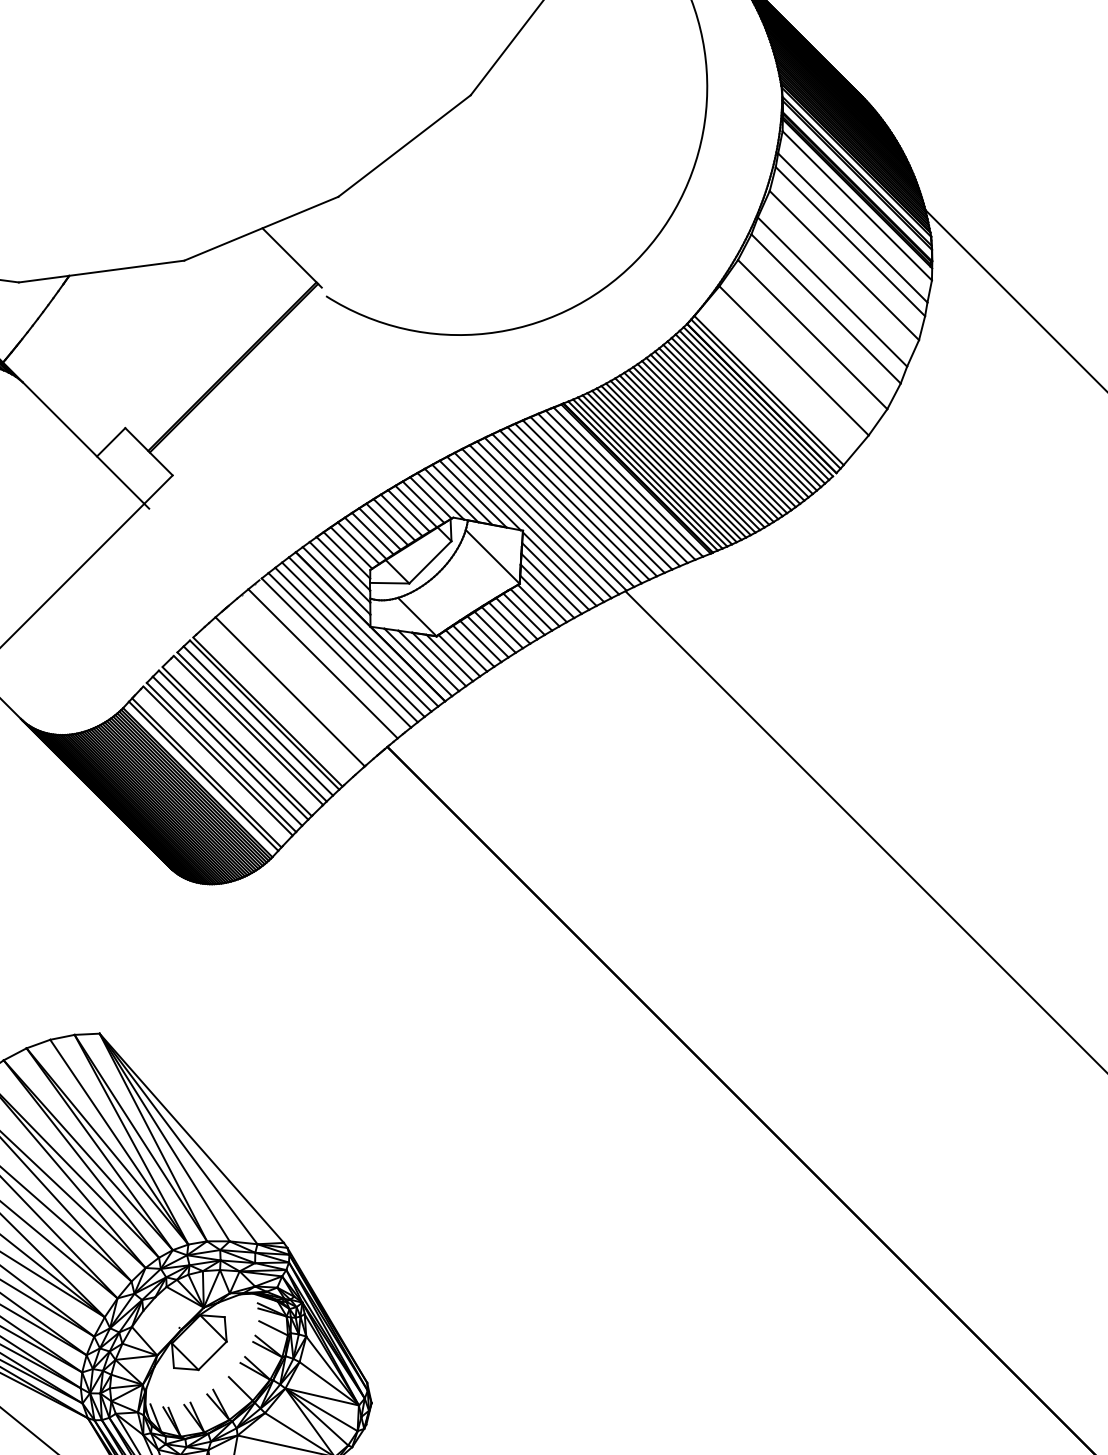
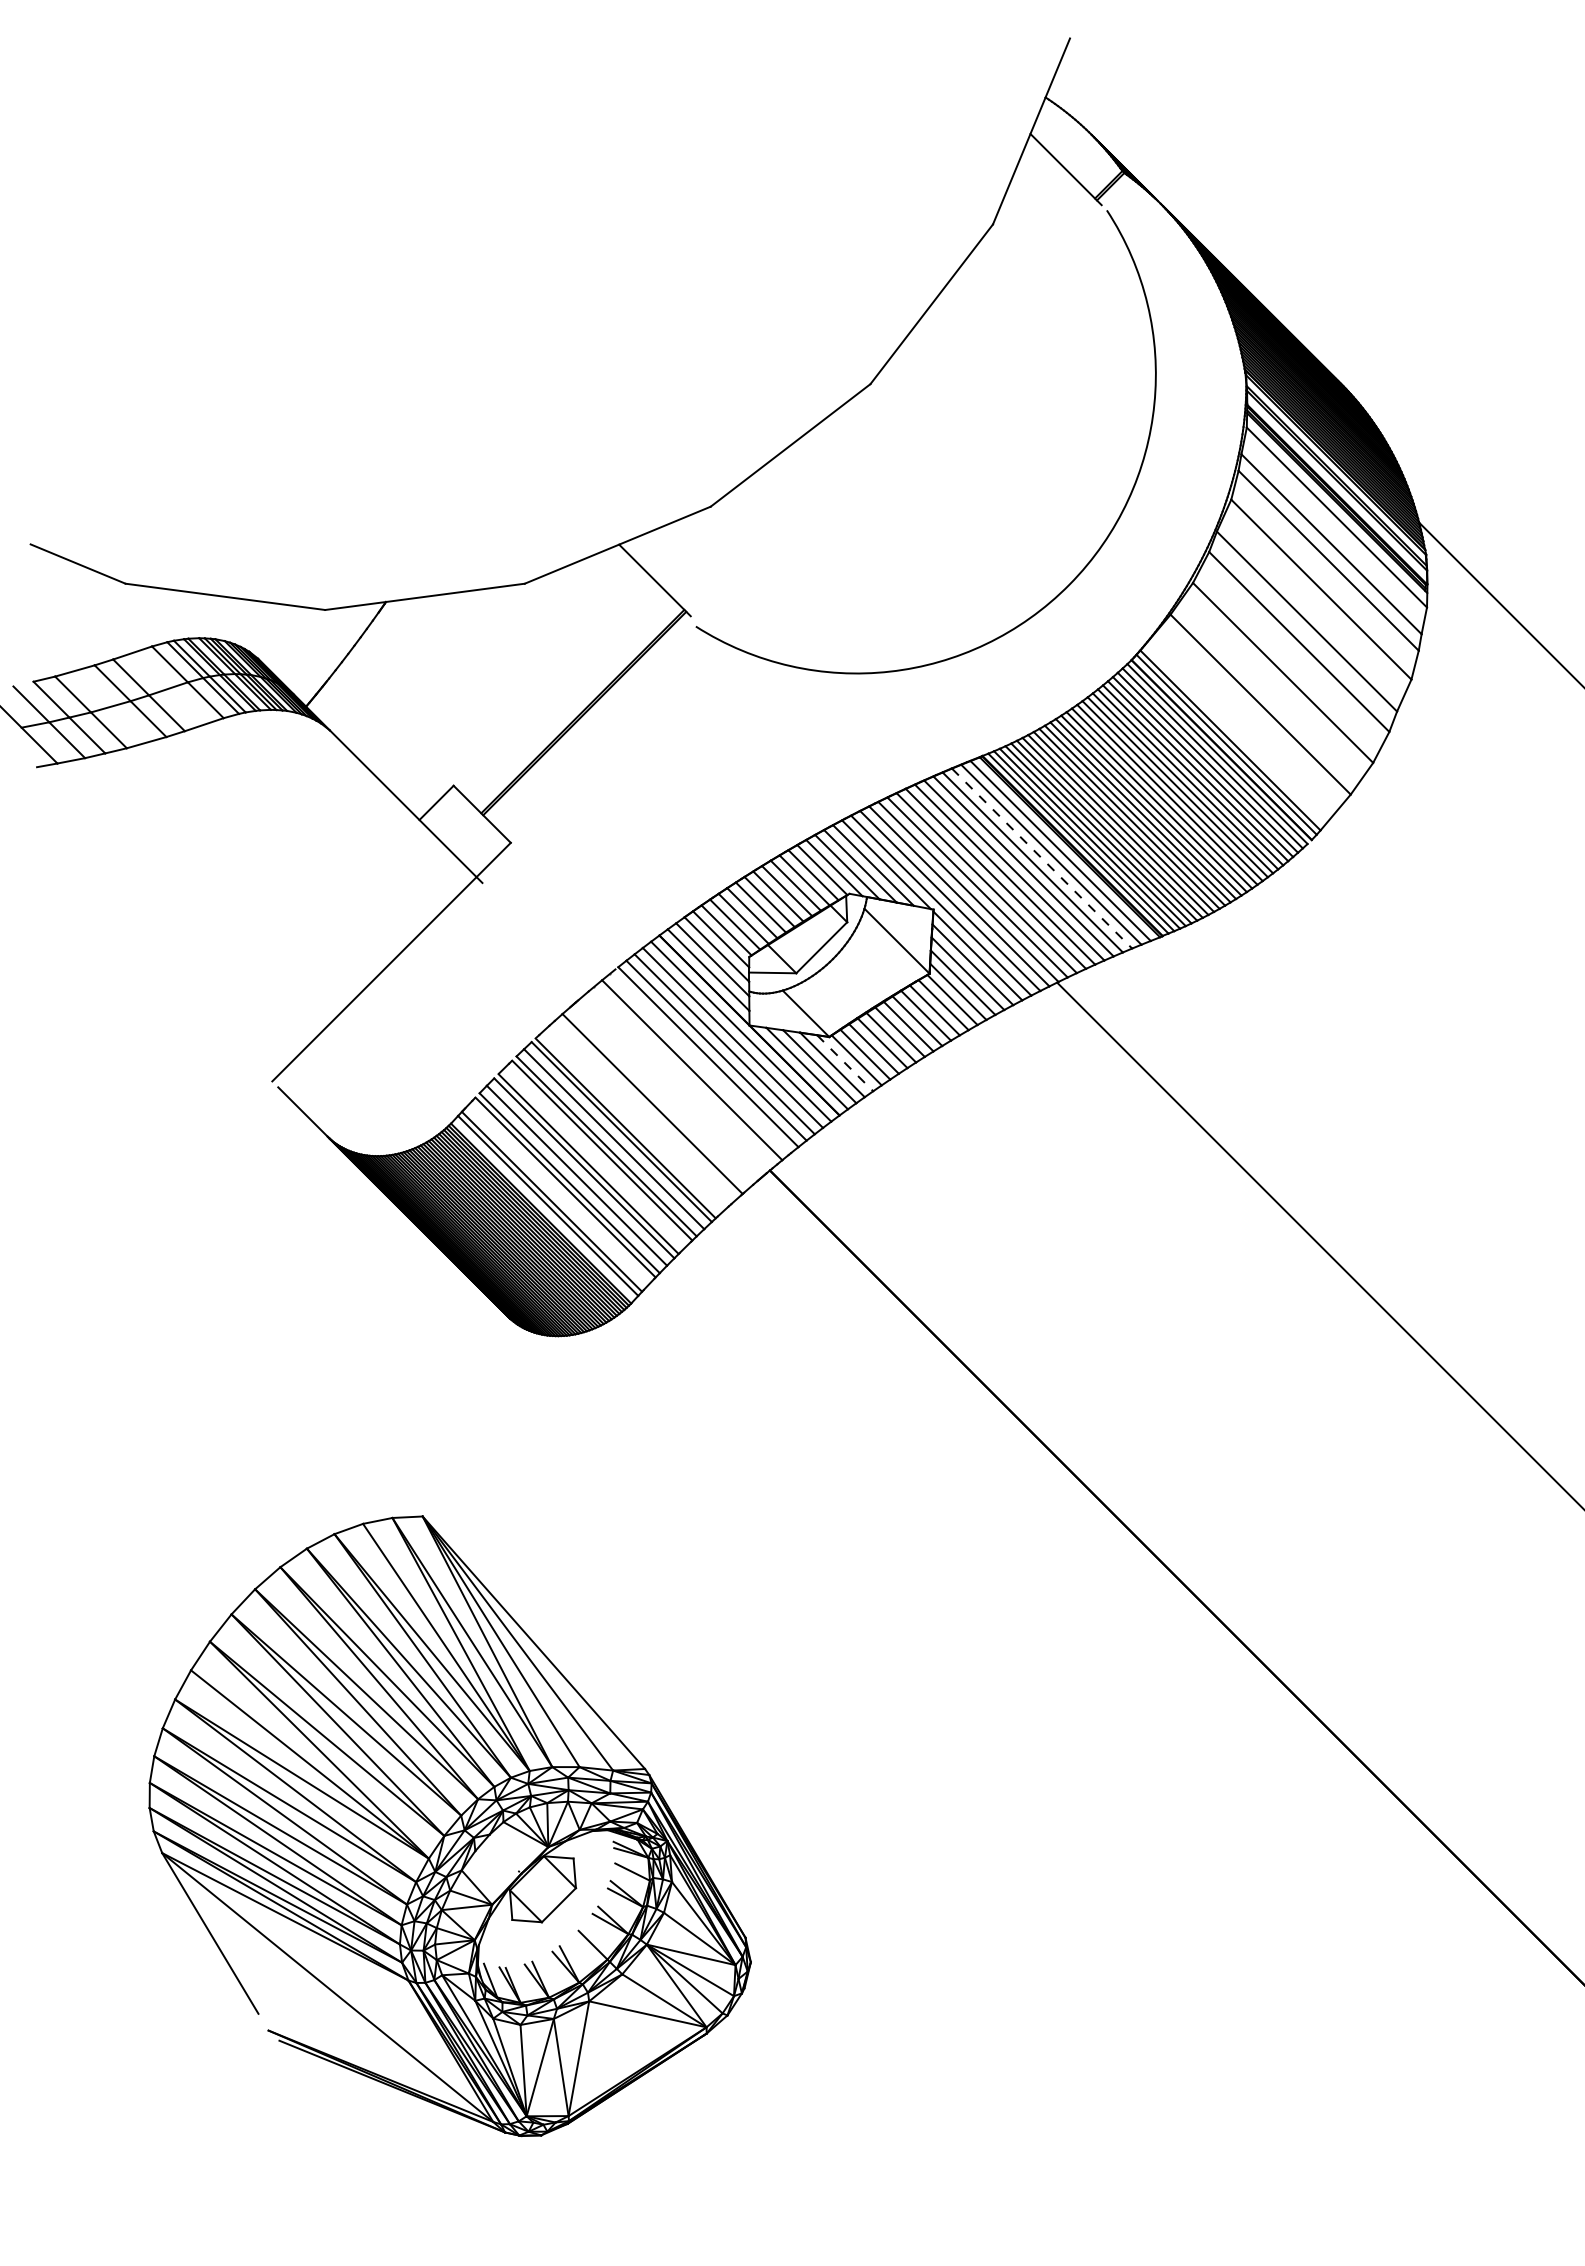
line: (613, 488) -> (1042, 858), solid -> dashed
line: (450, 658) -> (845, 1063), solid -> dashed

